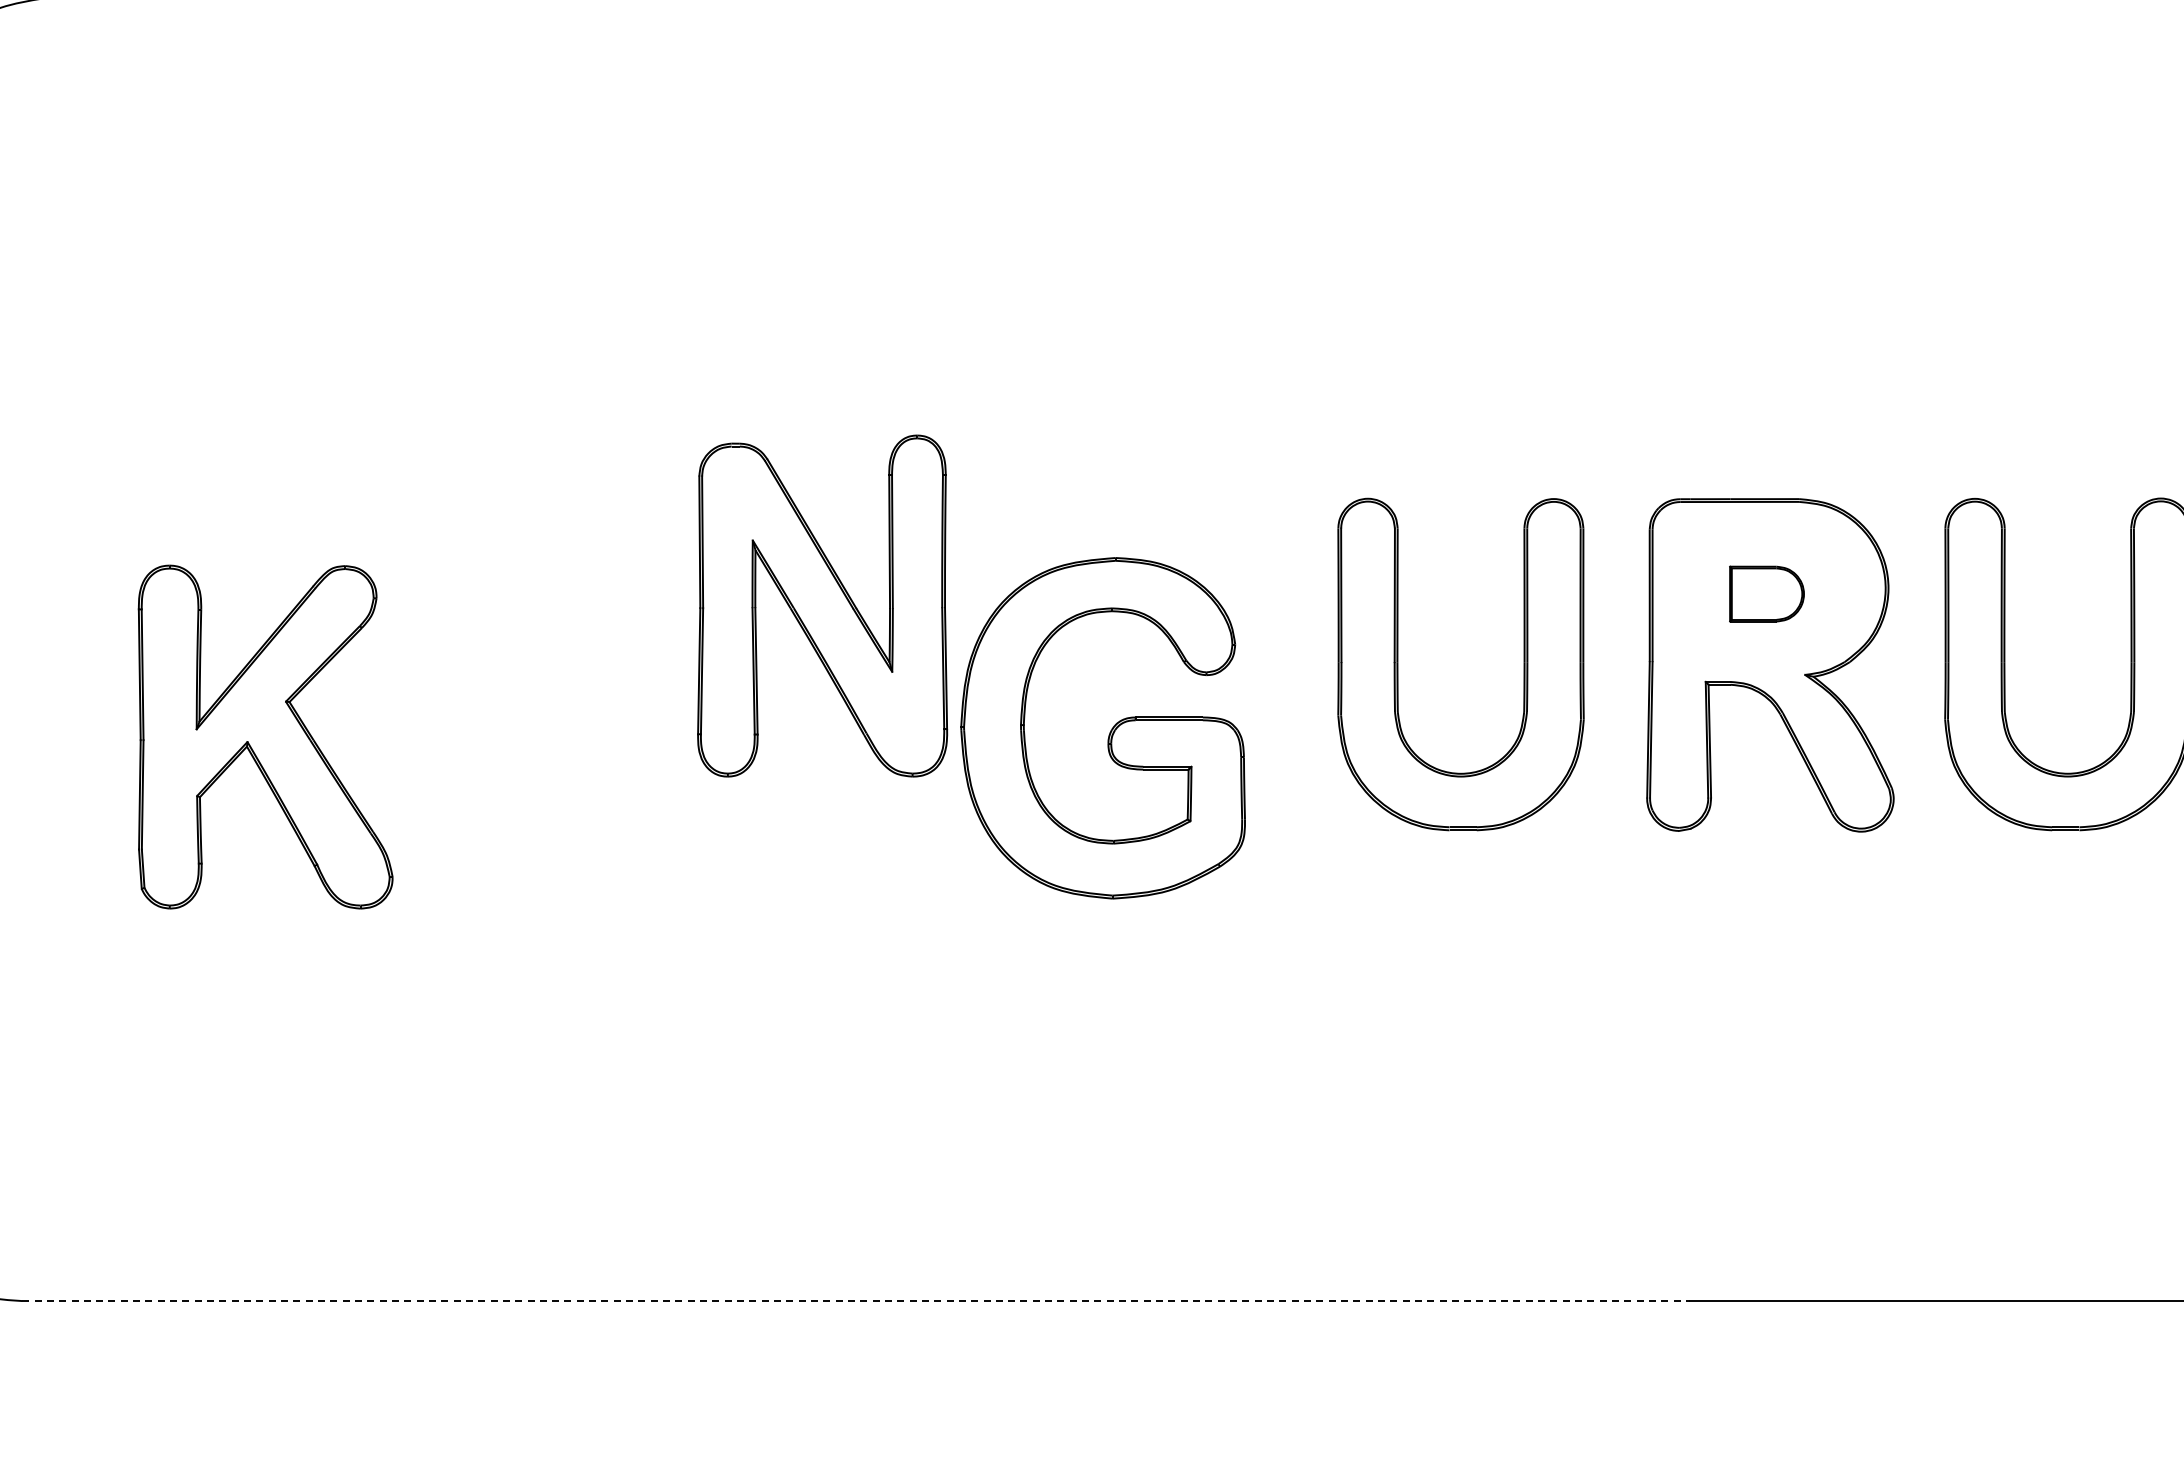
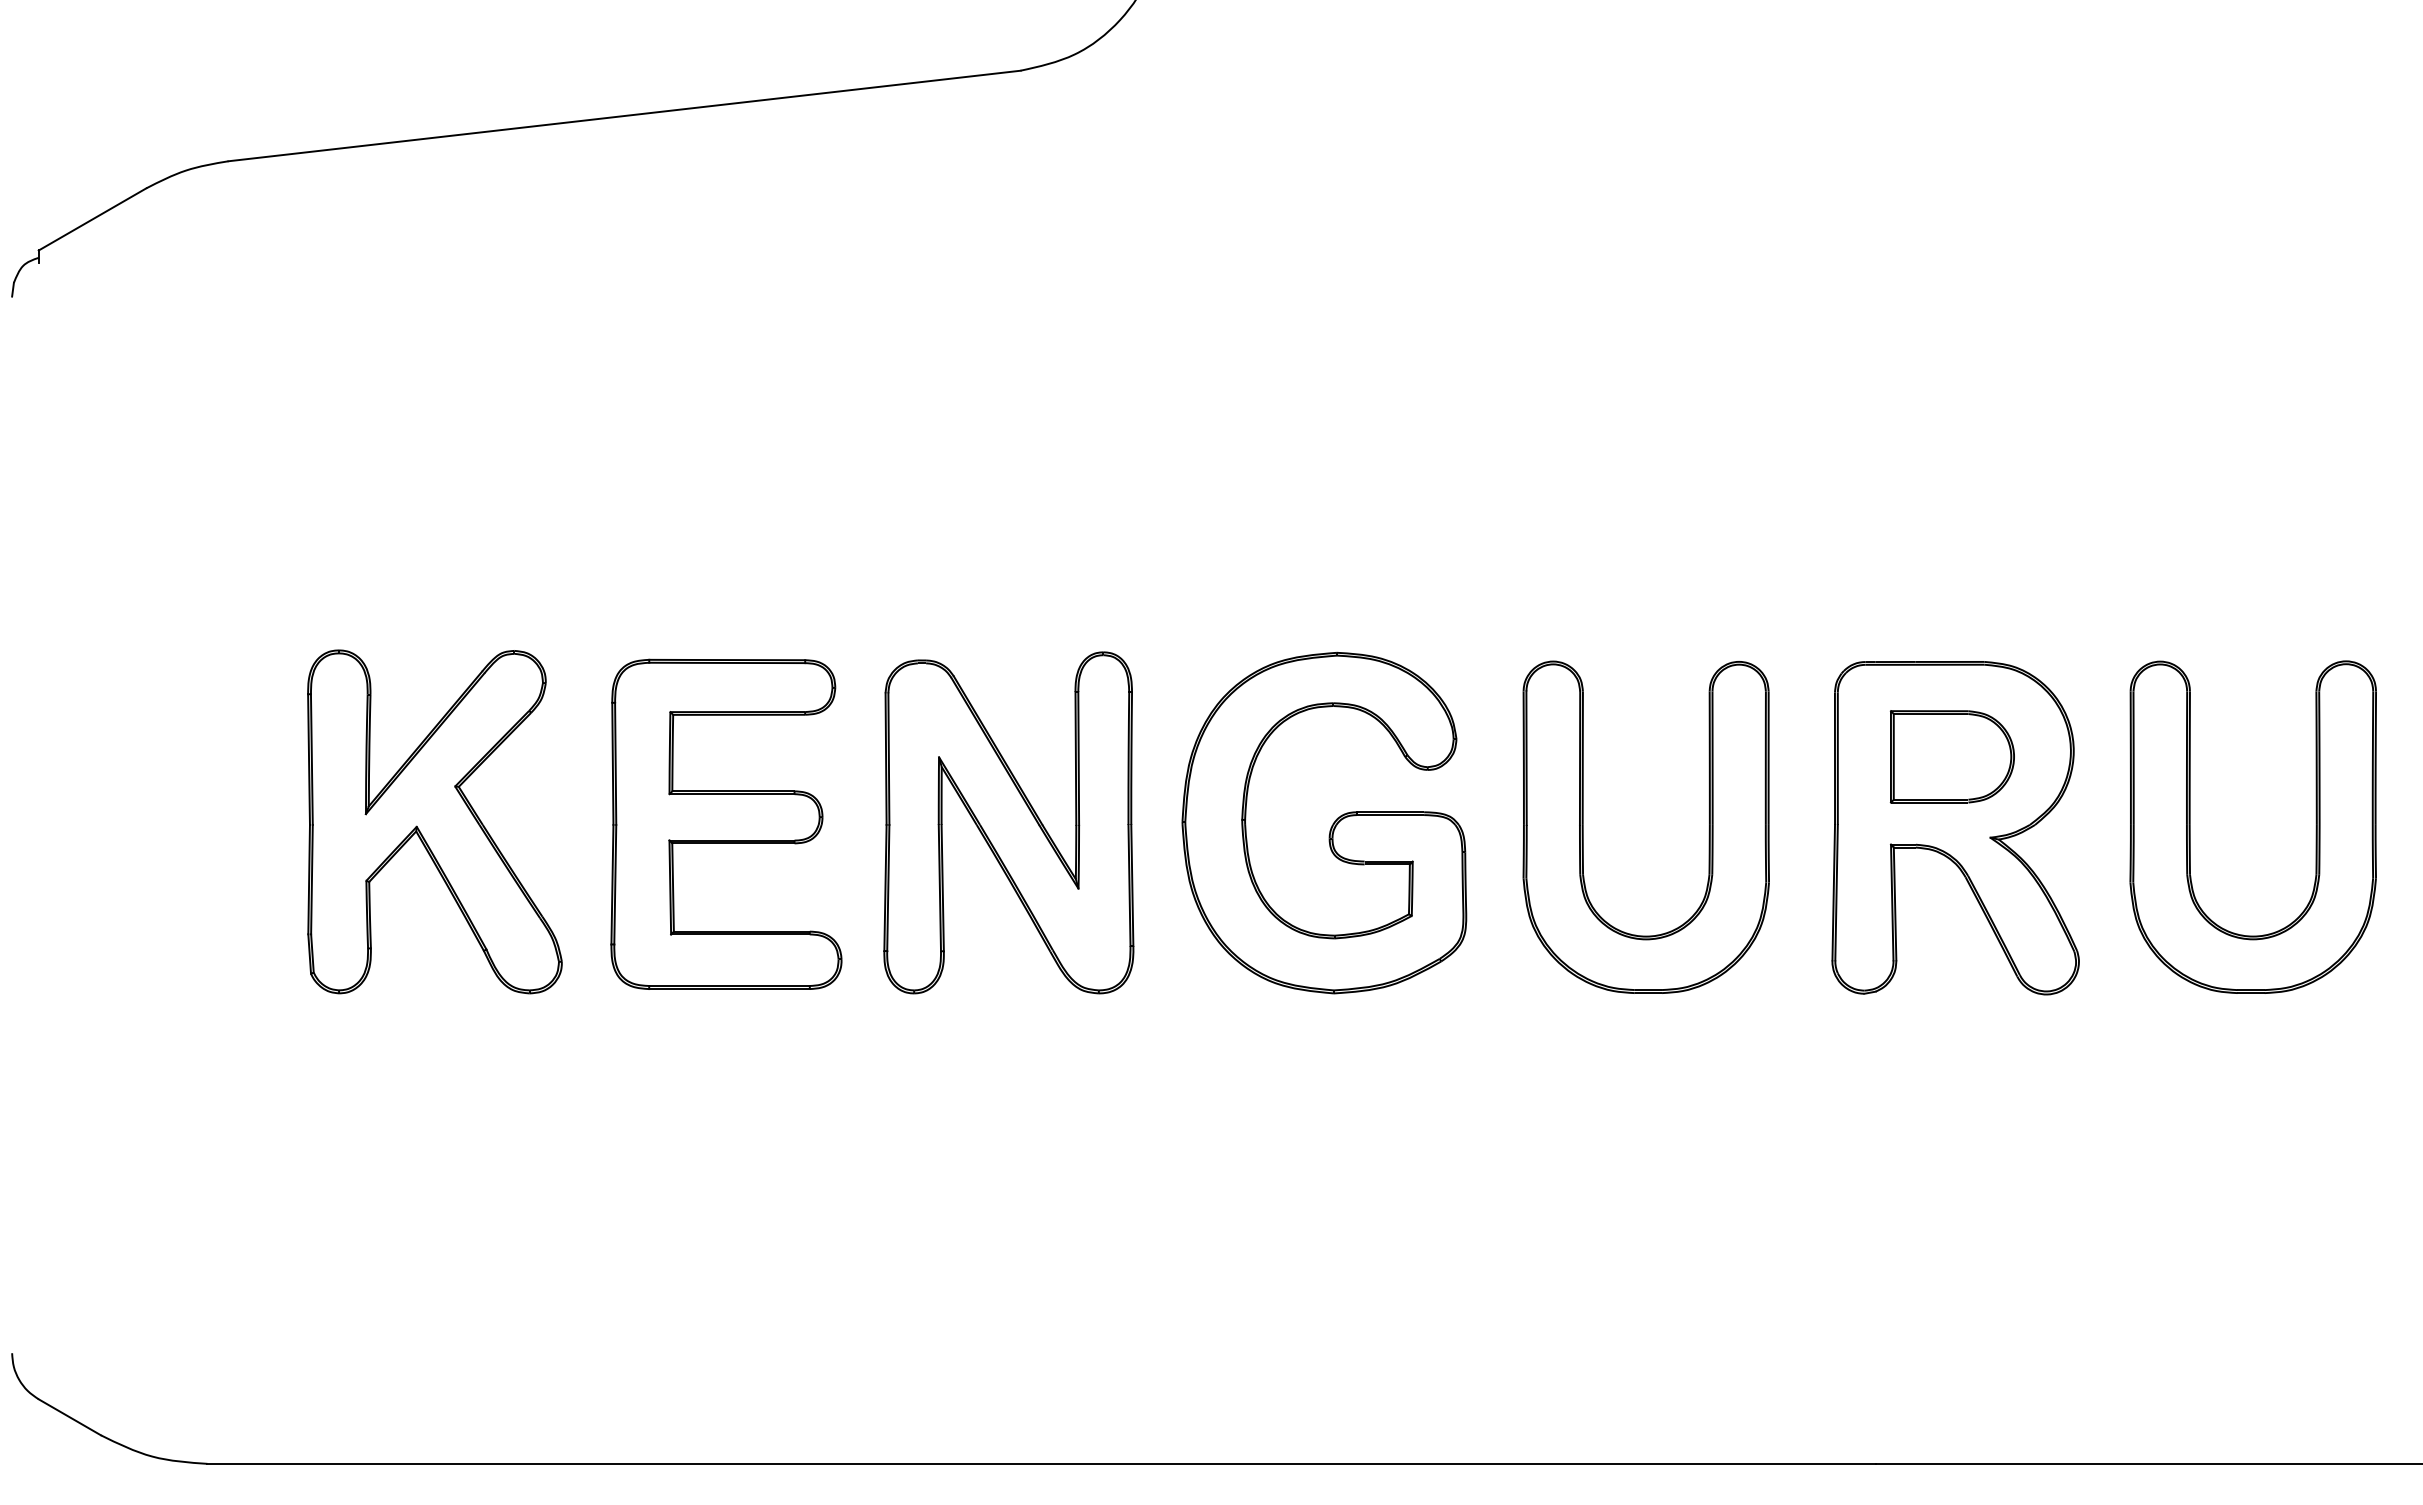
part: (1766, 593) -> (1951, 756), size x1.67
part: (822, 605) -> (1008, 822), moved
part: (541, 660) -> (726, 823), added
part: (1110, 730) -> (1331, 825), moved
part: (265, 736) -> (434, 821), moved
line: (857, 1300) -> (1042, 1463), dashed -> solid

